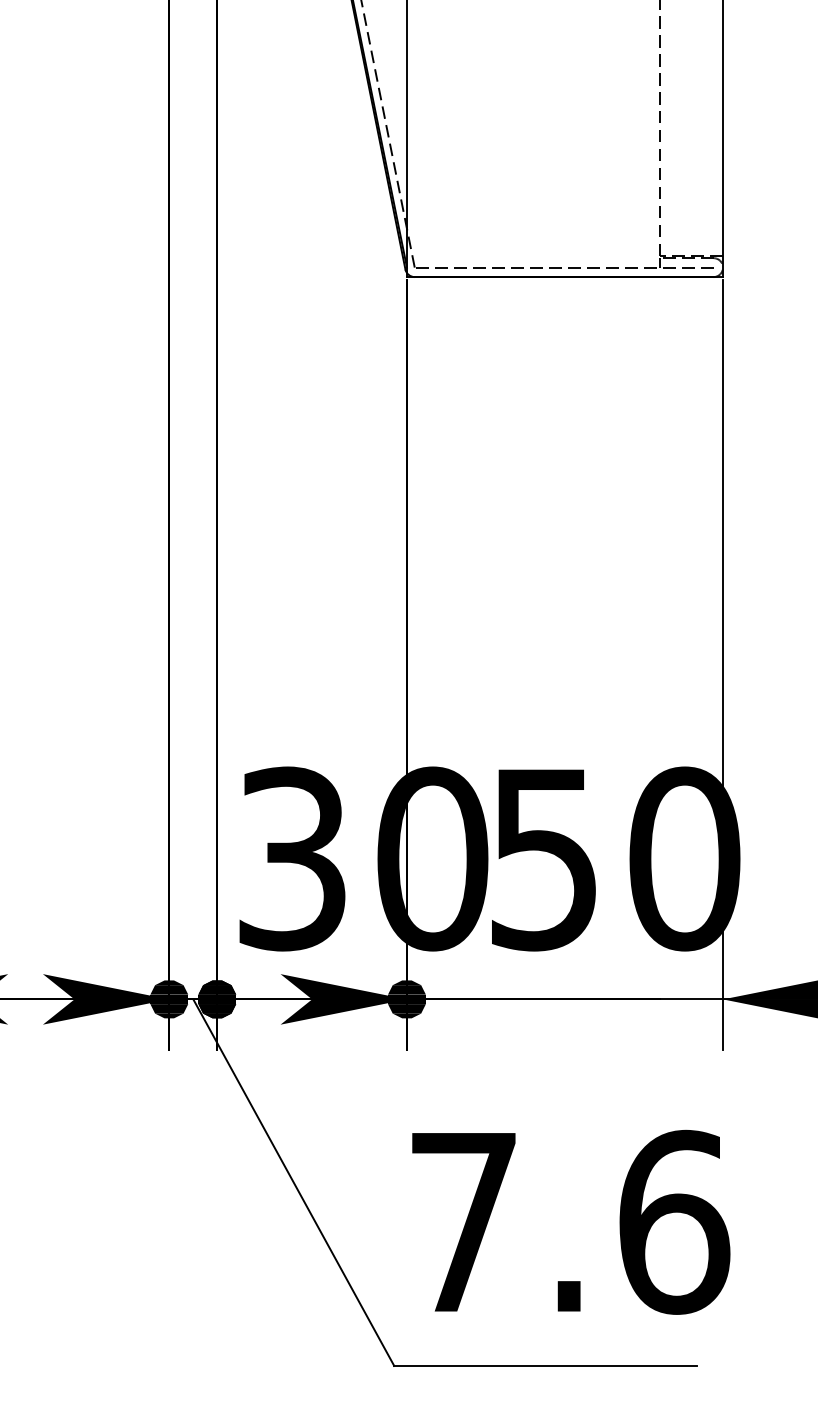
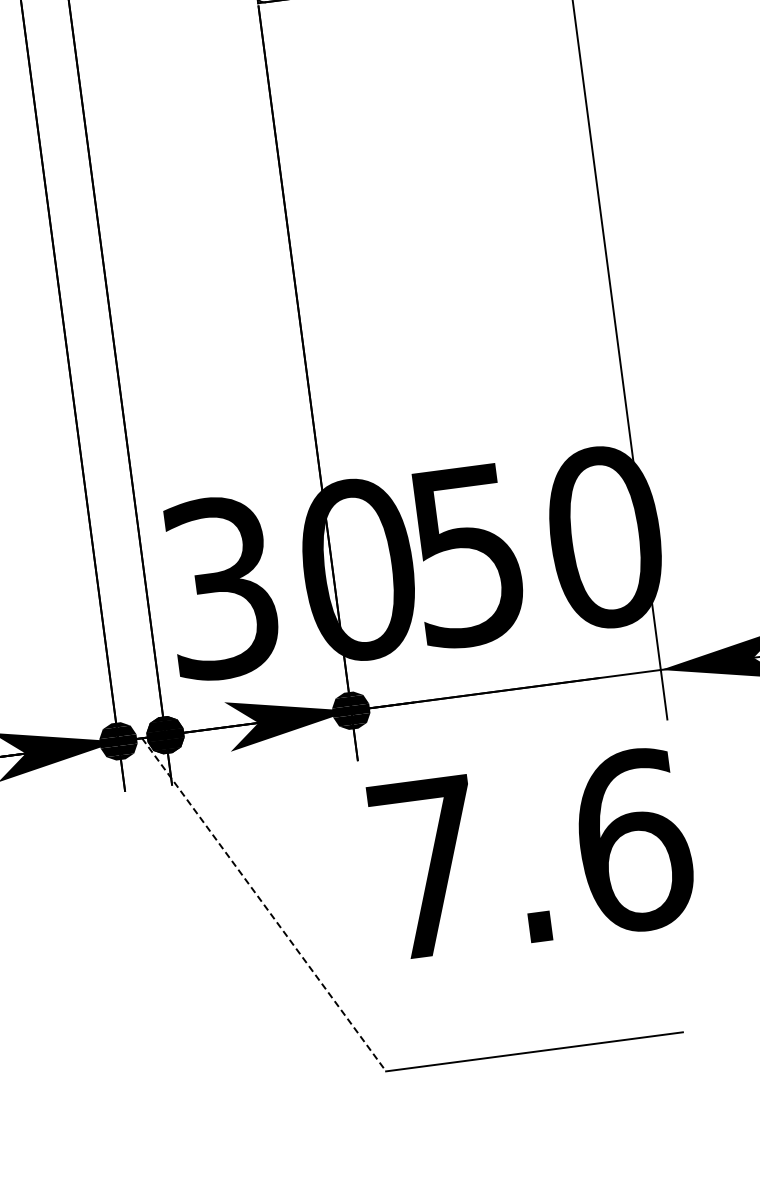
line: (294, 1183) -> (264, 905), solid -> dashed
text: (571, 1221) -> (533, 853), moved

